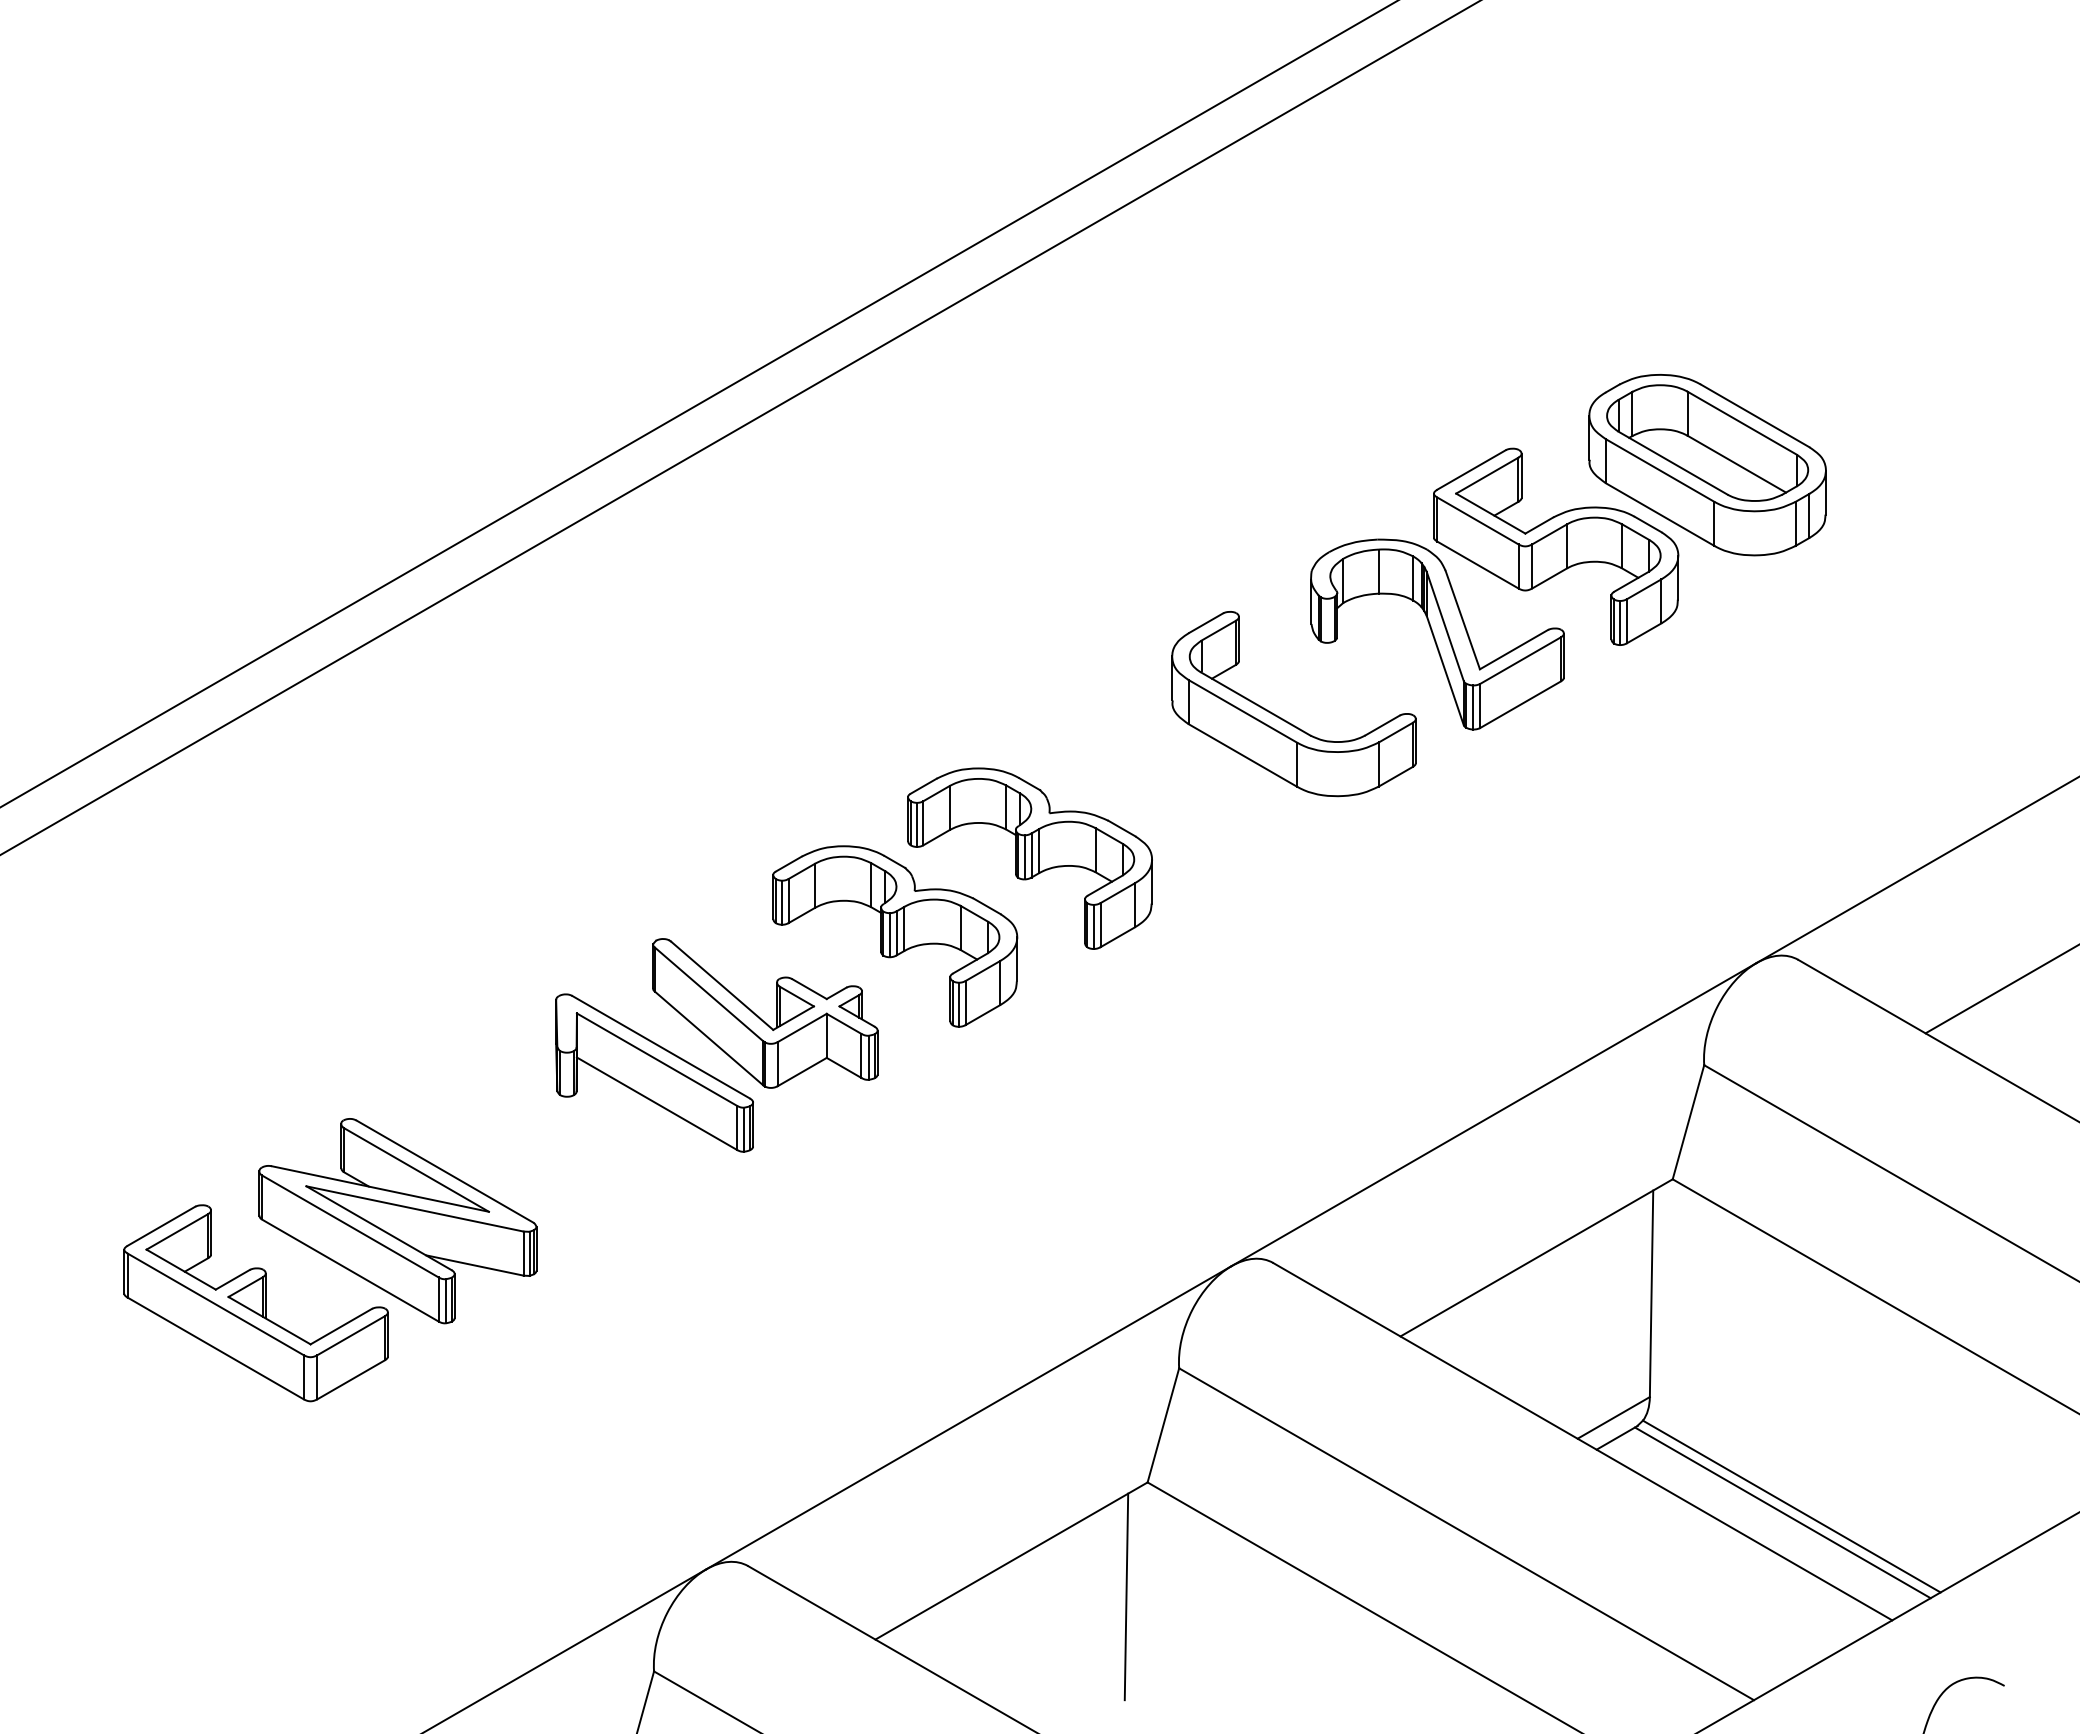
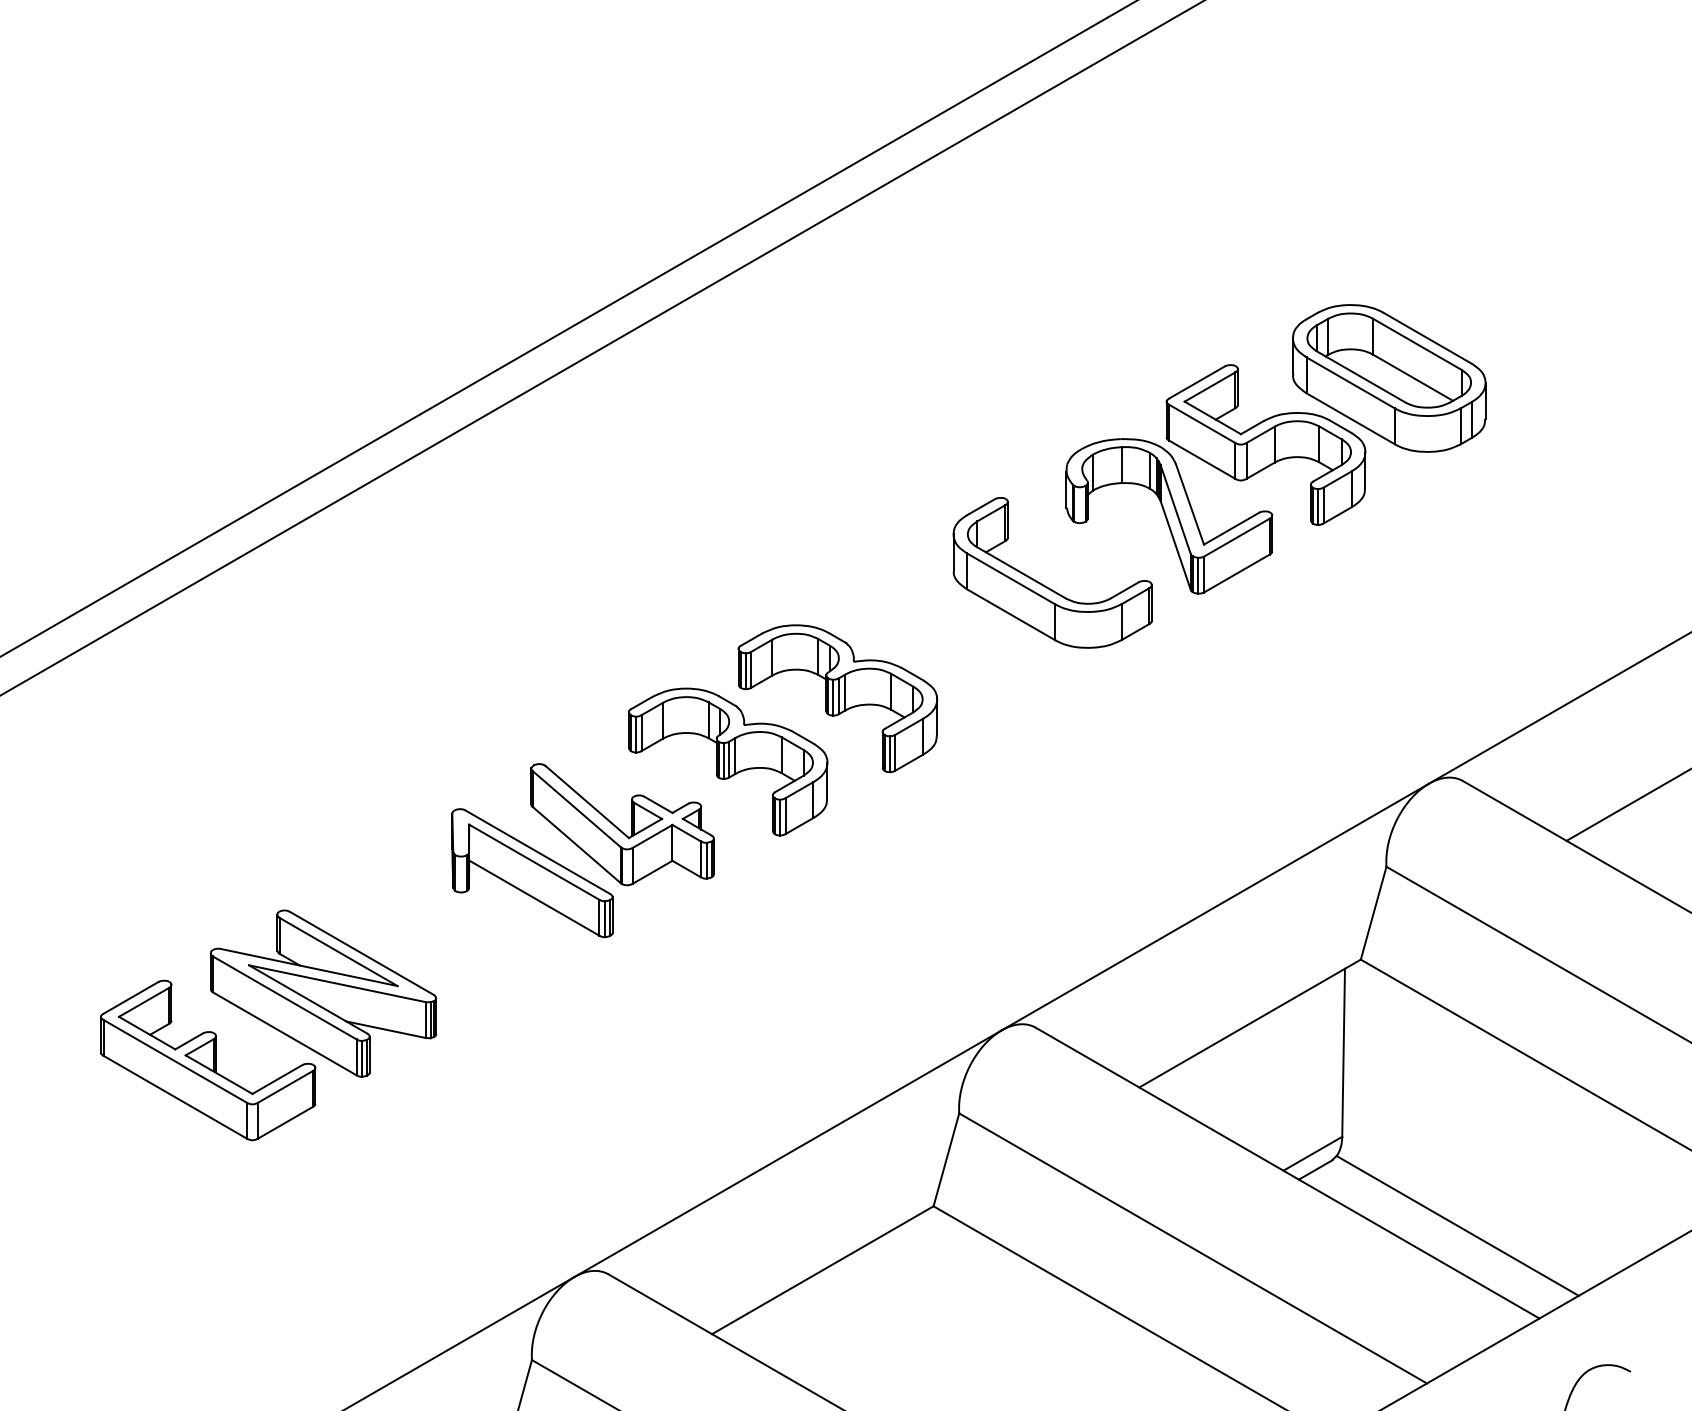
line: (1782, 1512) -> (1450, 1230), removed
line: (1126, 1596) -> (916, 1299), removed

